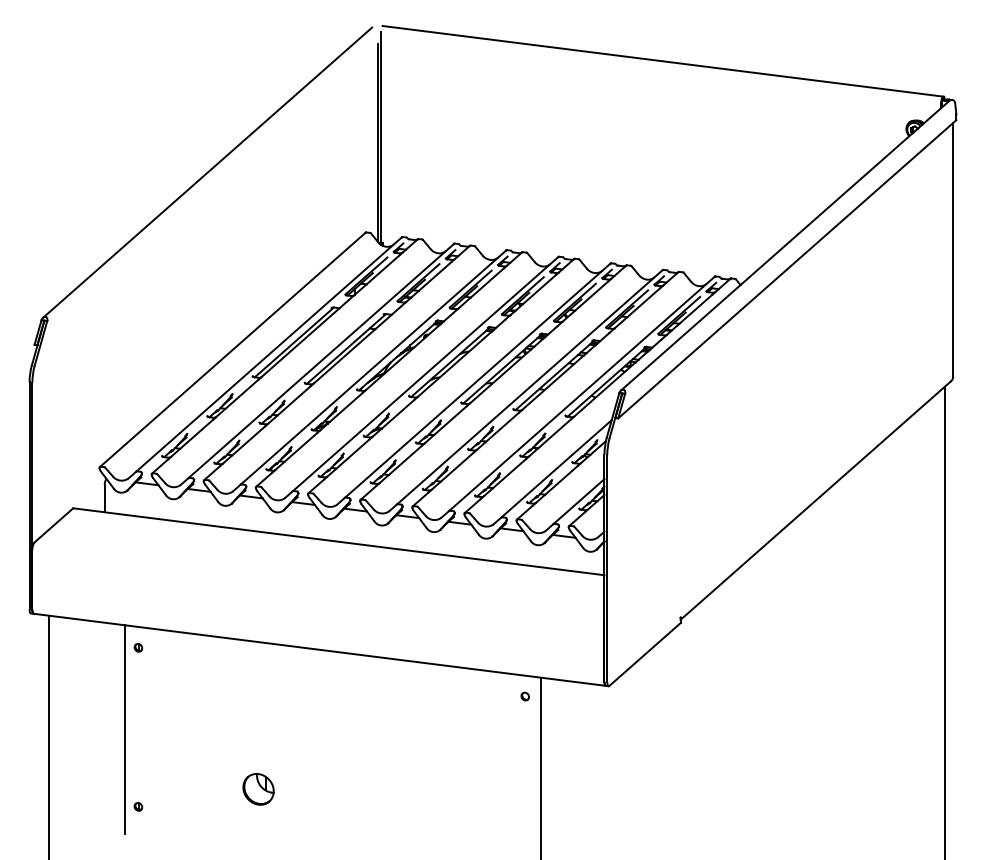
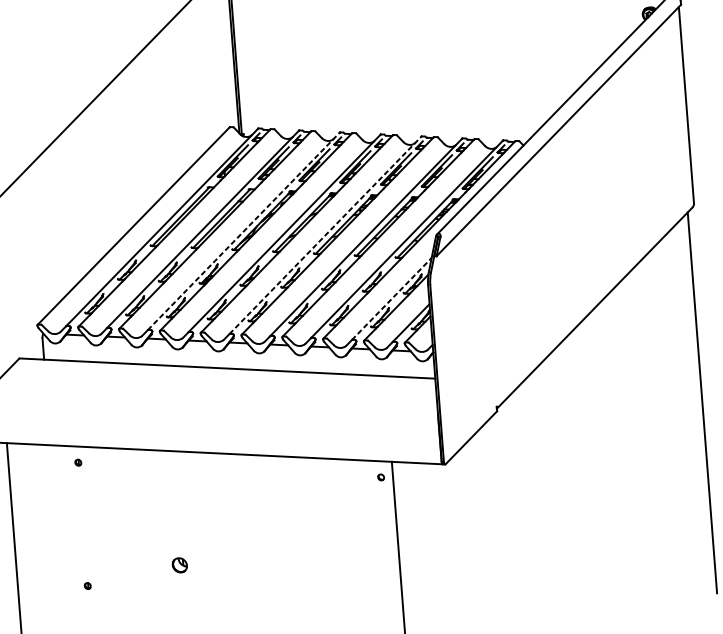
line: (373, 367) -> (243, 231), solid -> dashed
line: (477, 380) -> (325, 235), solid -> dashed
line: (556, 468) -> (391, 298), solid -> dashed
line: (124, 729) -> (72, 526), removed
part: (258, 789) -> (179, 565), size x0.6

